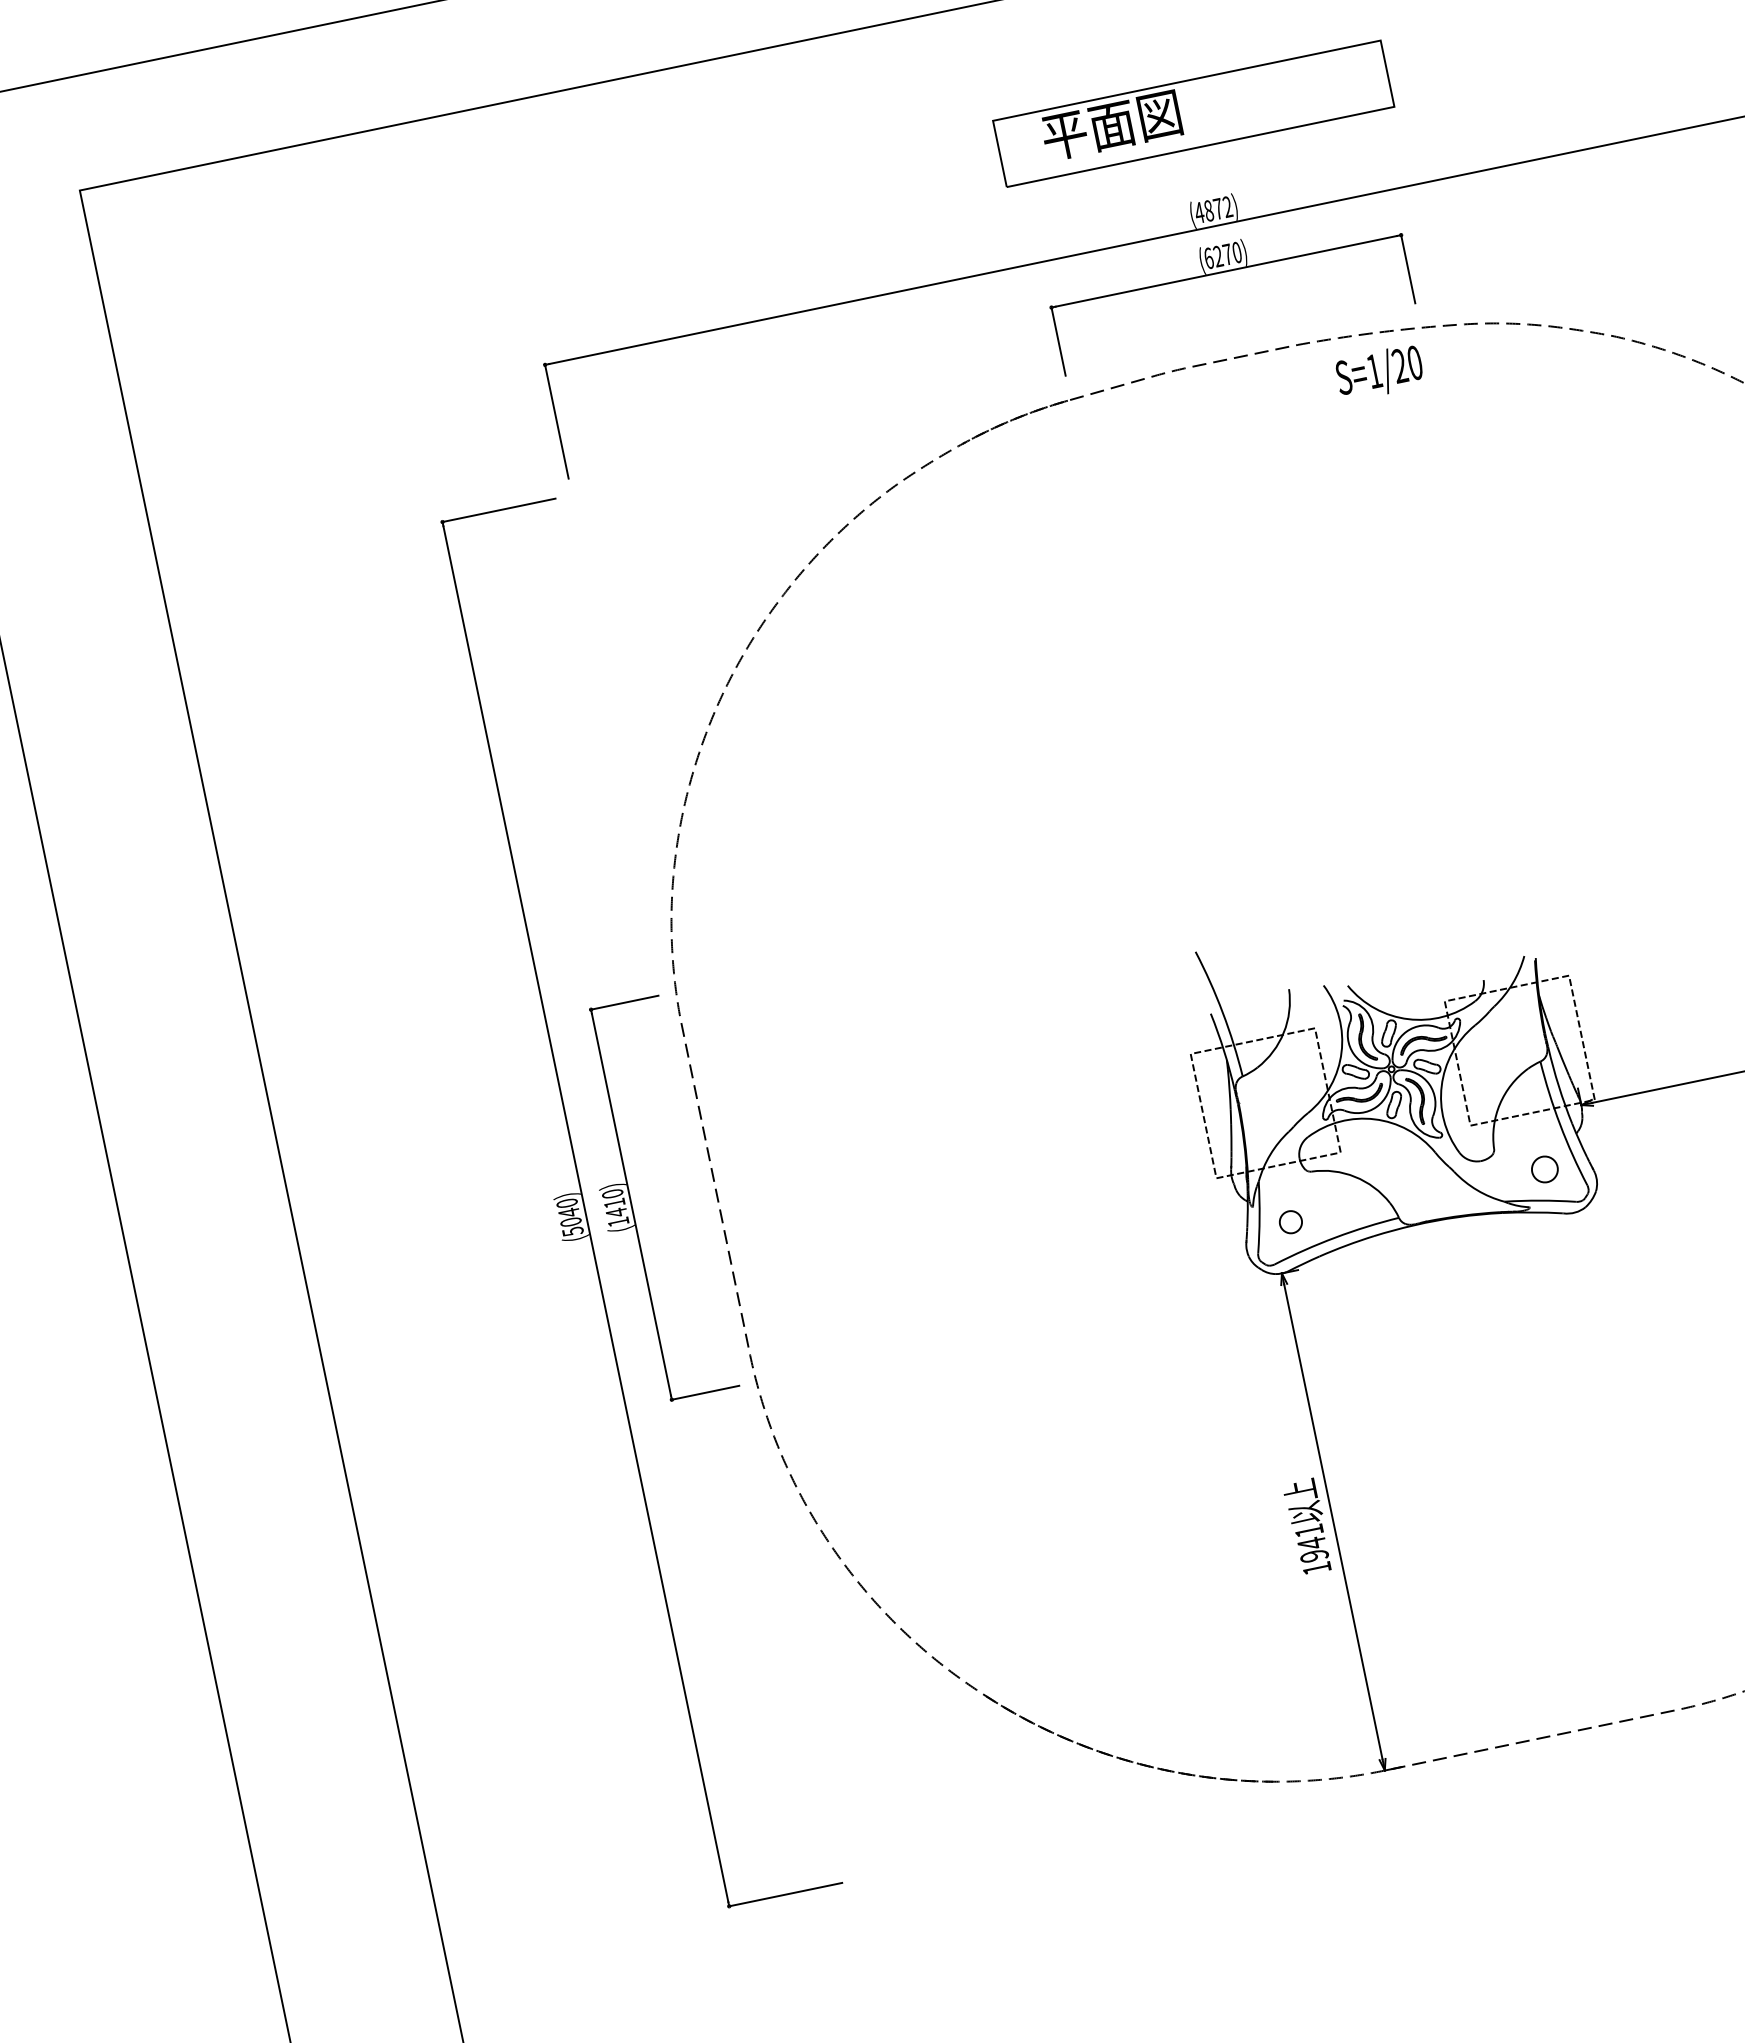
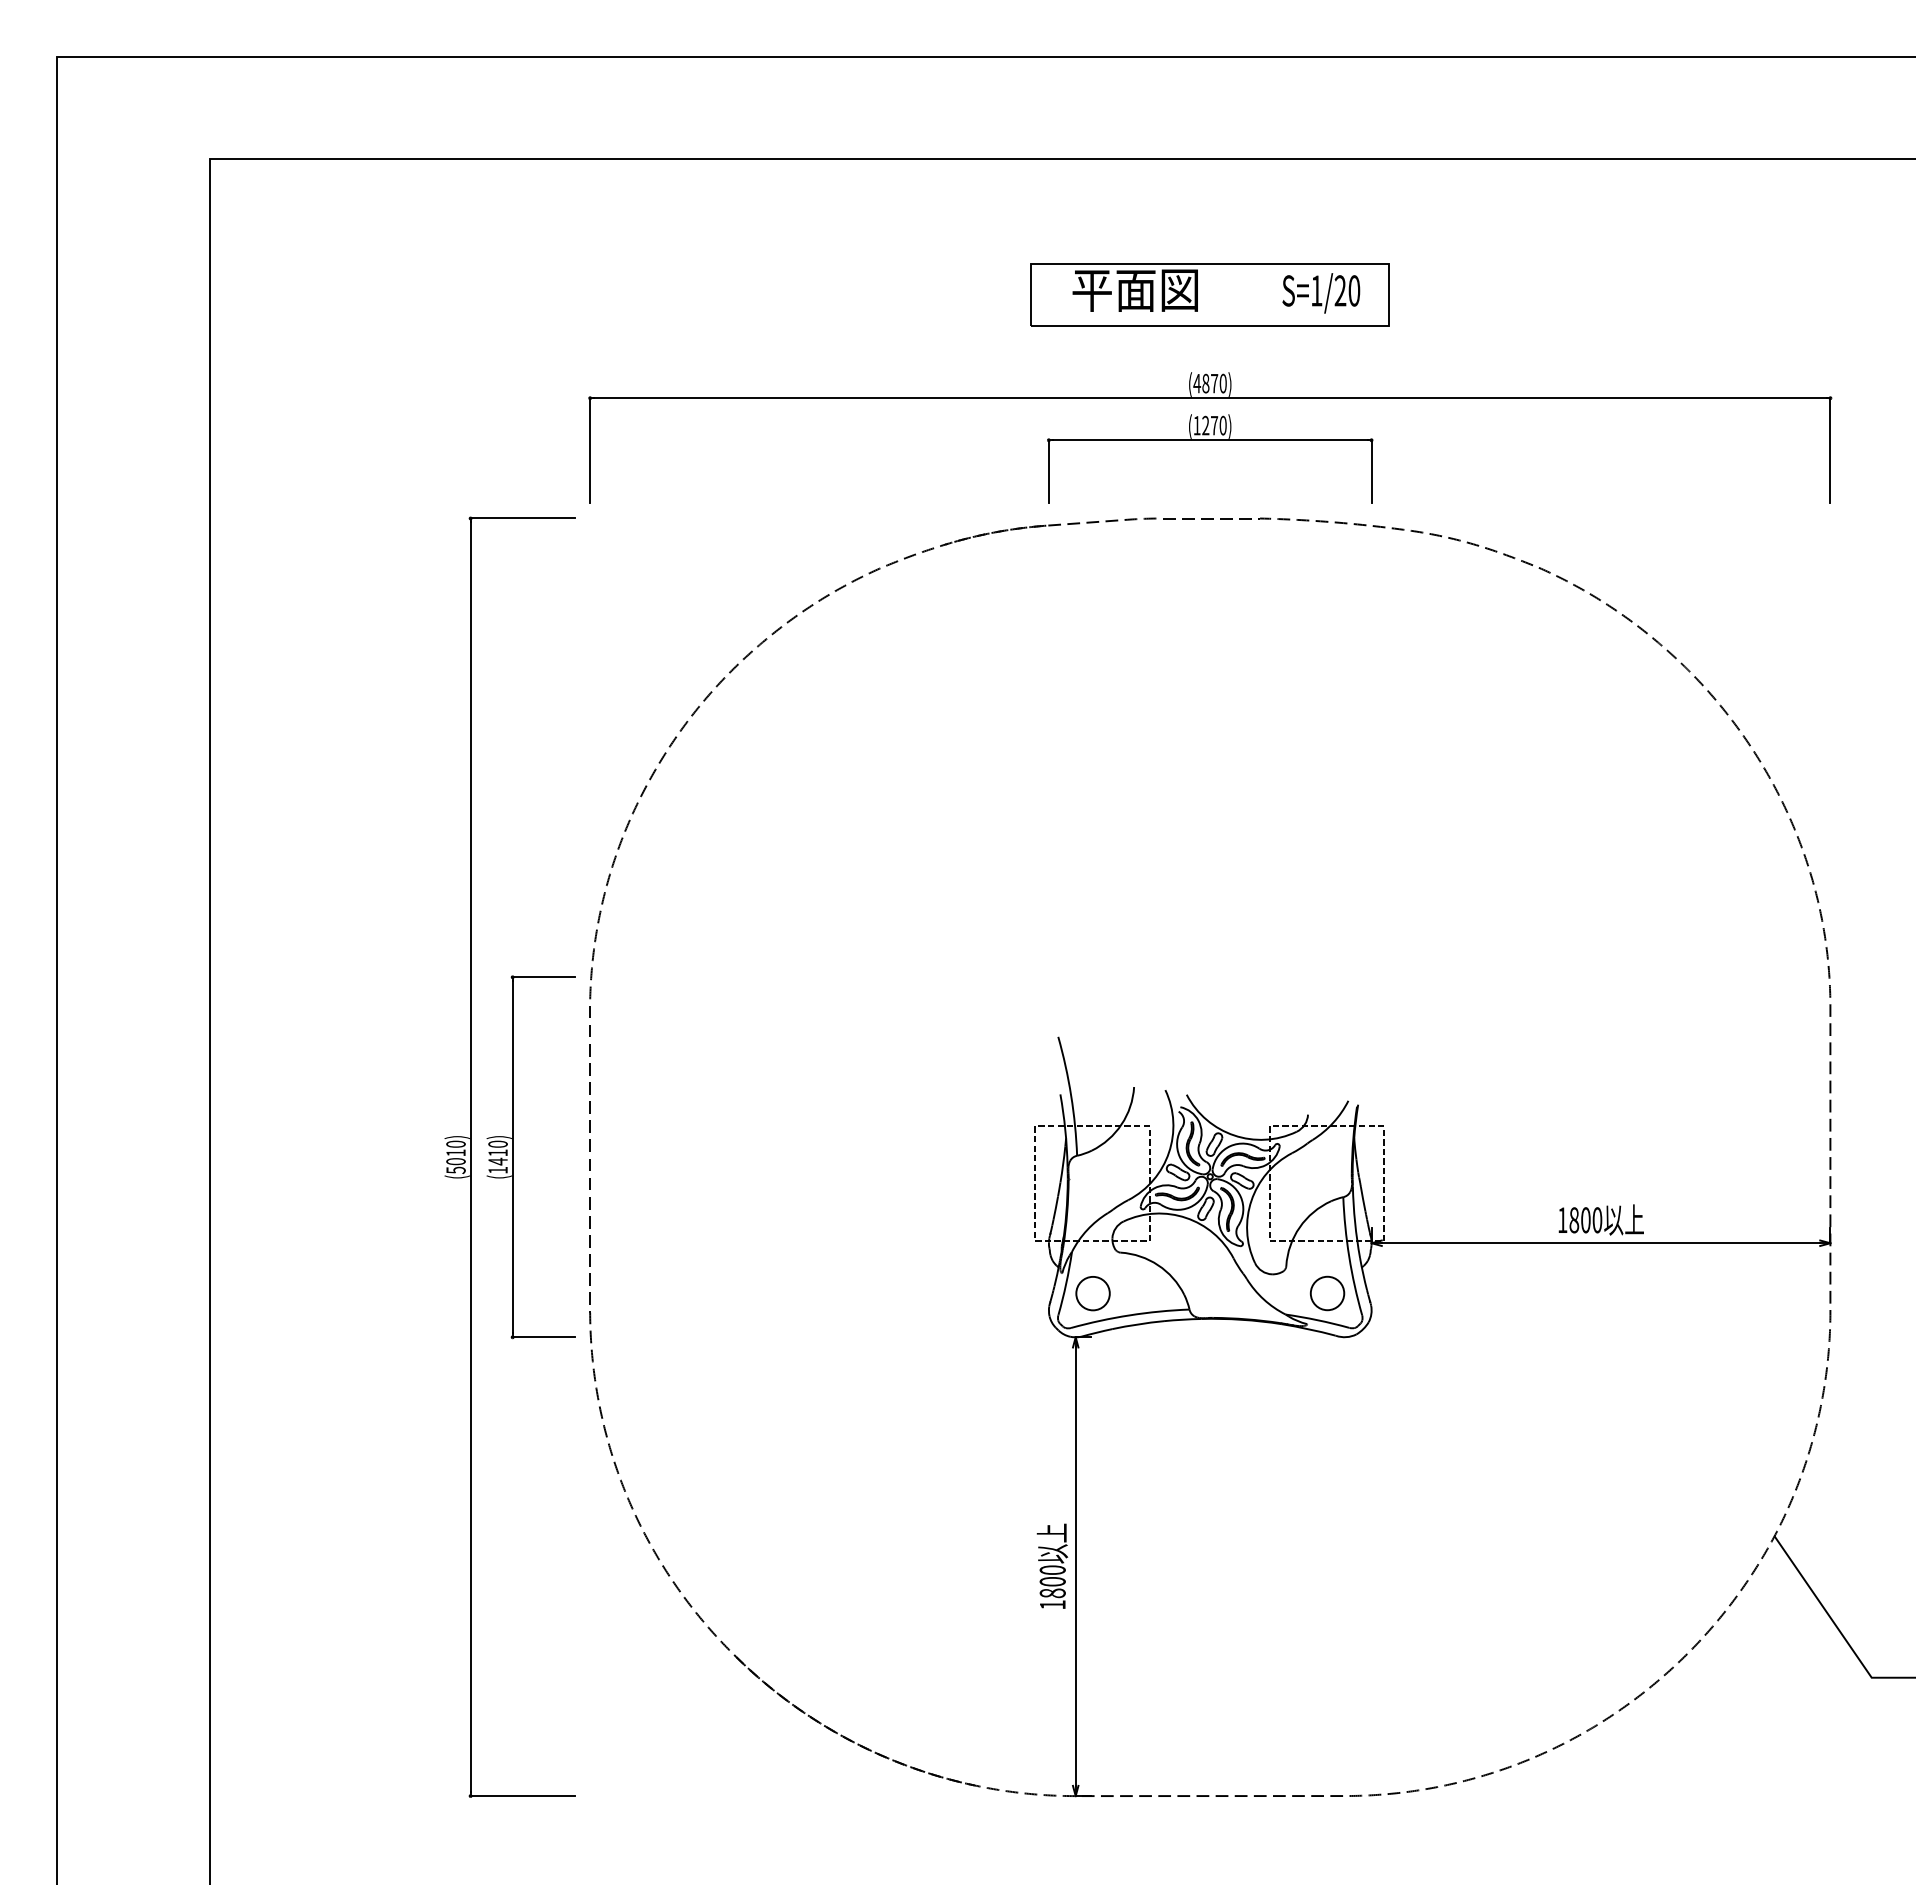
text: (1226, 207) -> (1222, 383), (4872) -> (4870)
text: (1208, 258) -> (1196, 425), (6270) -> (1270)
text: (1379, 373) -> (1321, 293), moved
circle: (1544, 1169) -> (1327, 1293), size x1.43
text: (568, 1212) -> (455, 1152), (5040) -> (5010)
circle: (1290, 1222) -> (1092, 1293), size x1.67
text: (1311, 1543) -> (1052, 1581), 1941 -> 1800

